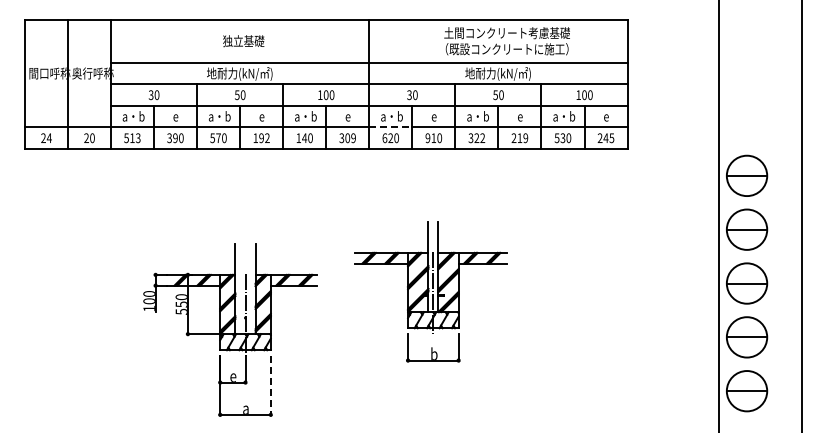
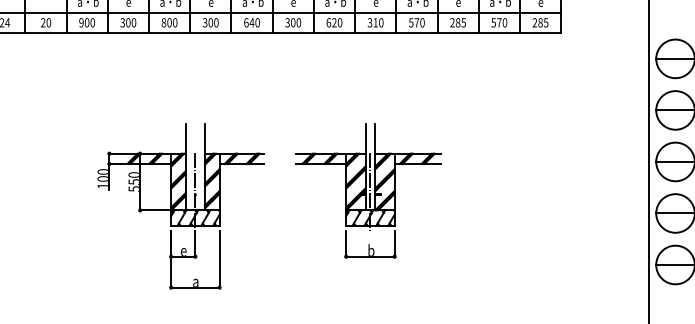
line: (390, 127) -> (334, 12), dashed -> solid
text: (298, 137) -> (246, 22), 140 -> 640
text: (132, 138) -> (87, 23), 513 -> 900
text: (175, 138) -> (128, 23), 390 -> 300
text: (215, 138) -> (166, 23), 570 -> 800
text: (261, 138) -> (210, 23), 192 -> 300
text: (353, 138) -> (298, 23), 309 -> 300
text: (427, 138) -> (369, 23), 910 -> 310
text: (476, 138) -> (416, 23), 322 -> 570
text: (522, 138) -> (460, 23), 219 -> 285
text: (562, 138) -> (498, 23), 530 -> 570
text: (605, 138) -> (540, 23), 245 -> 285
part: (430, 291) -> (367, 190), moved
line: (270, 386) -> (219, 260), dashed -> solid

